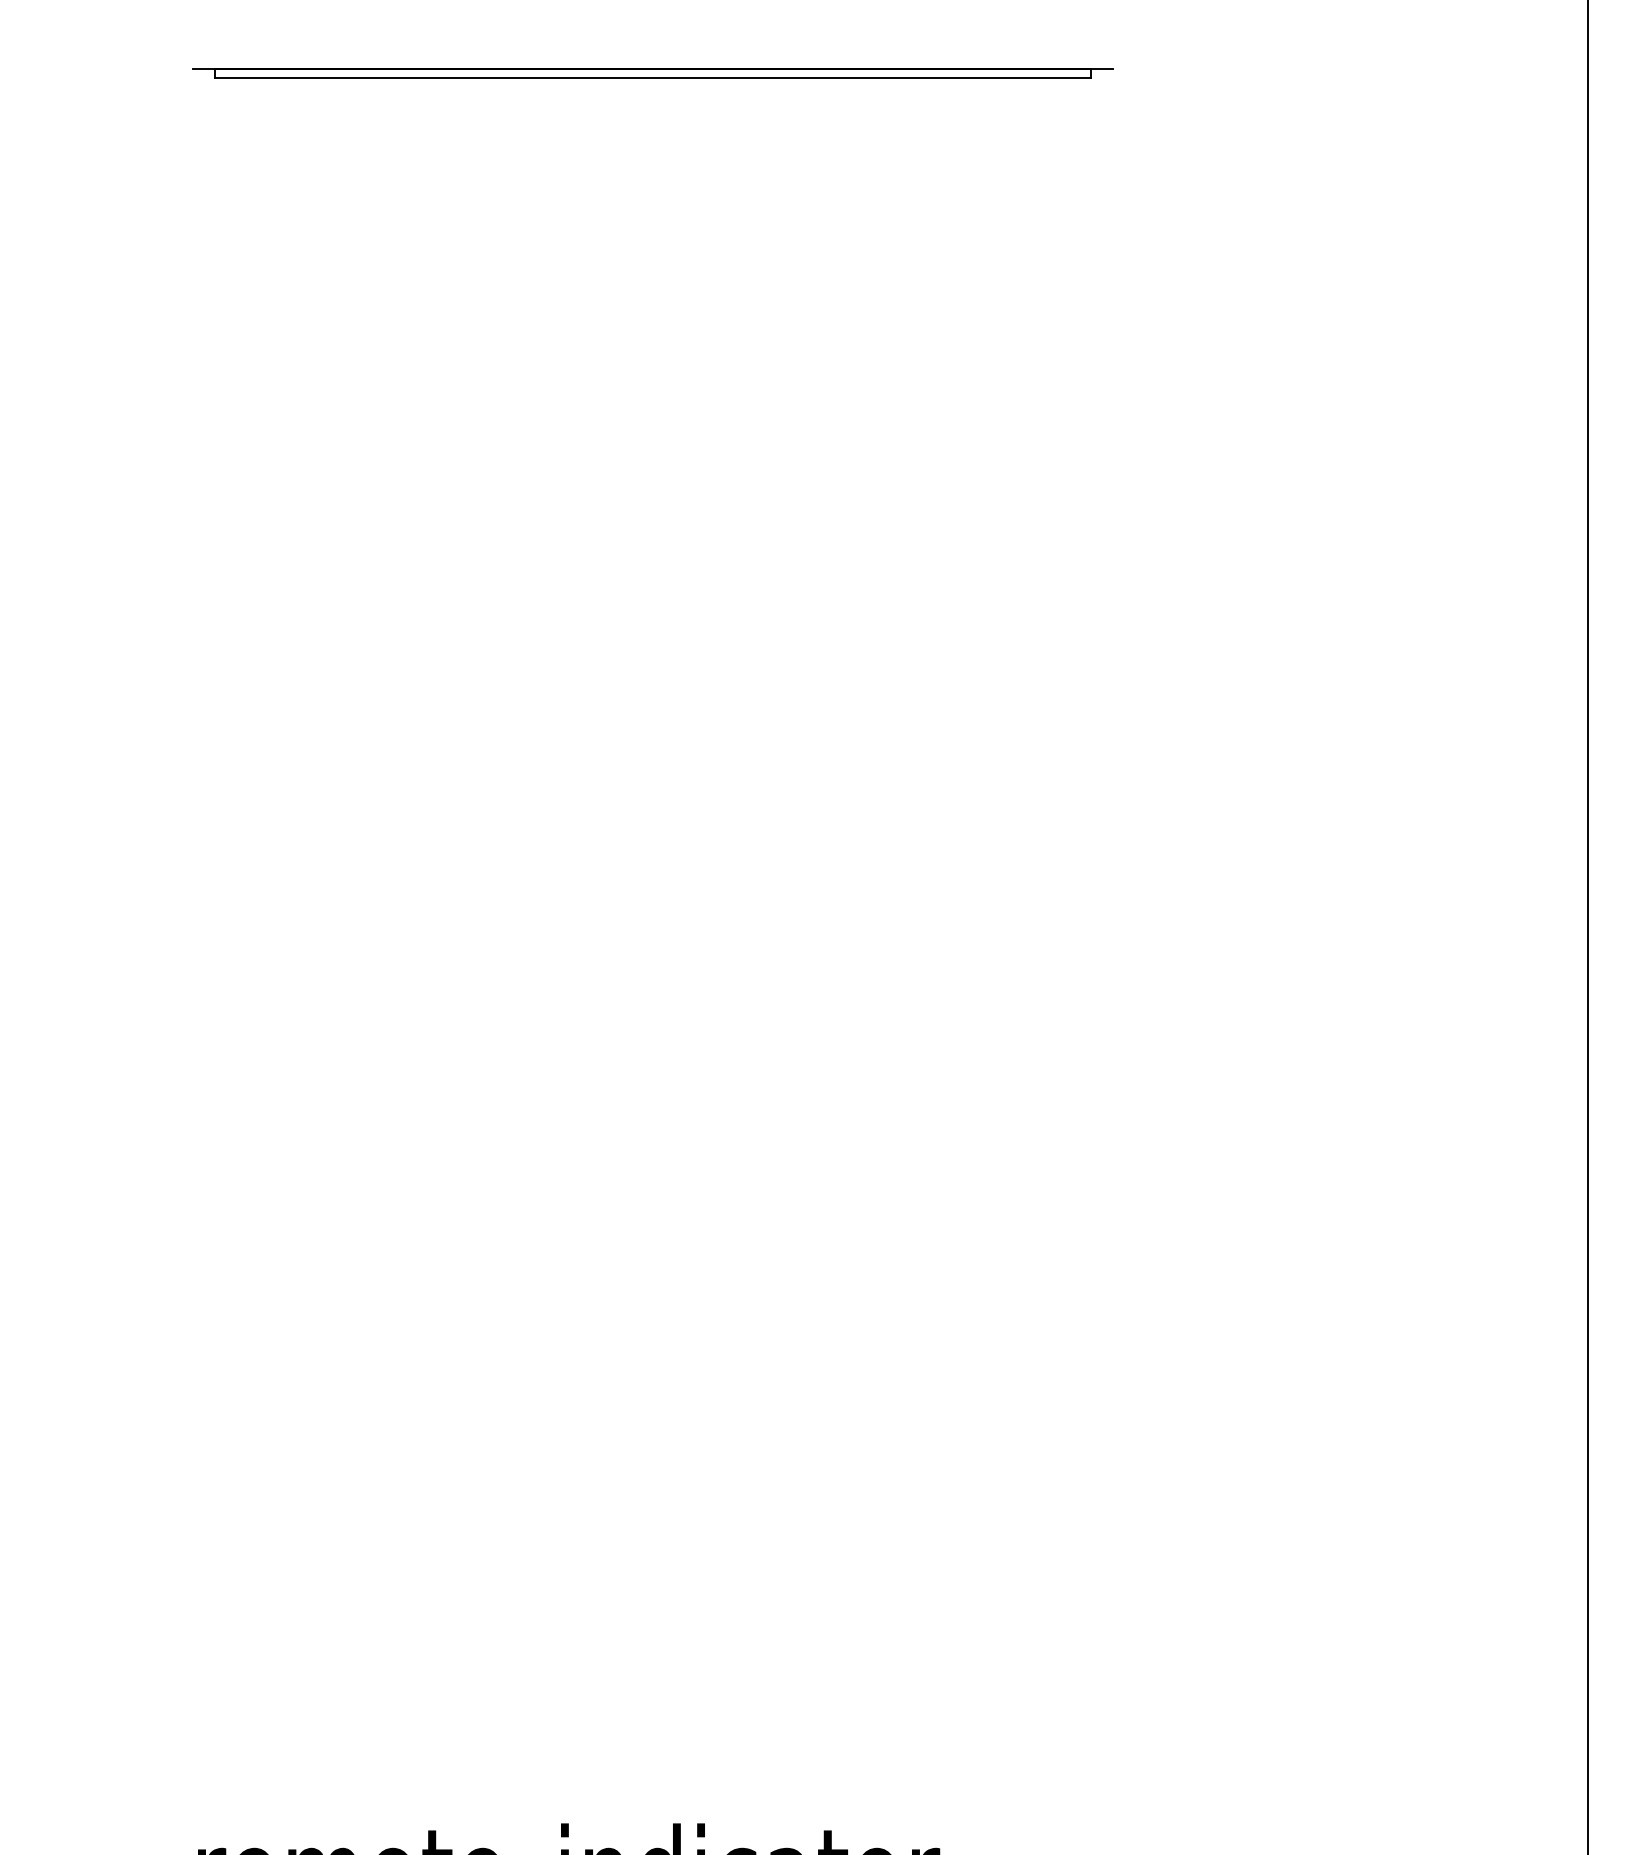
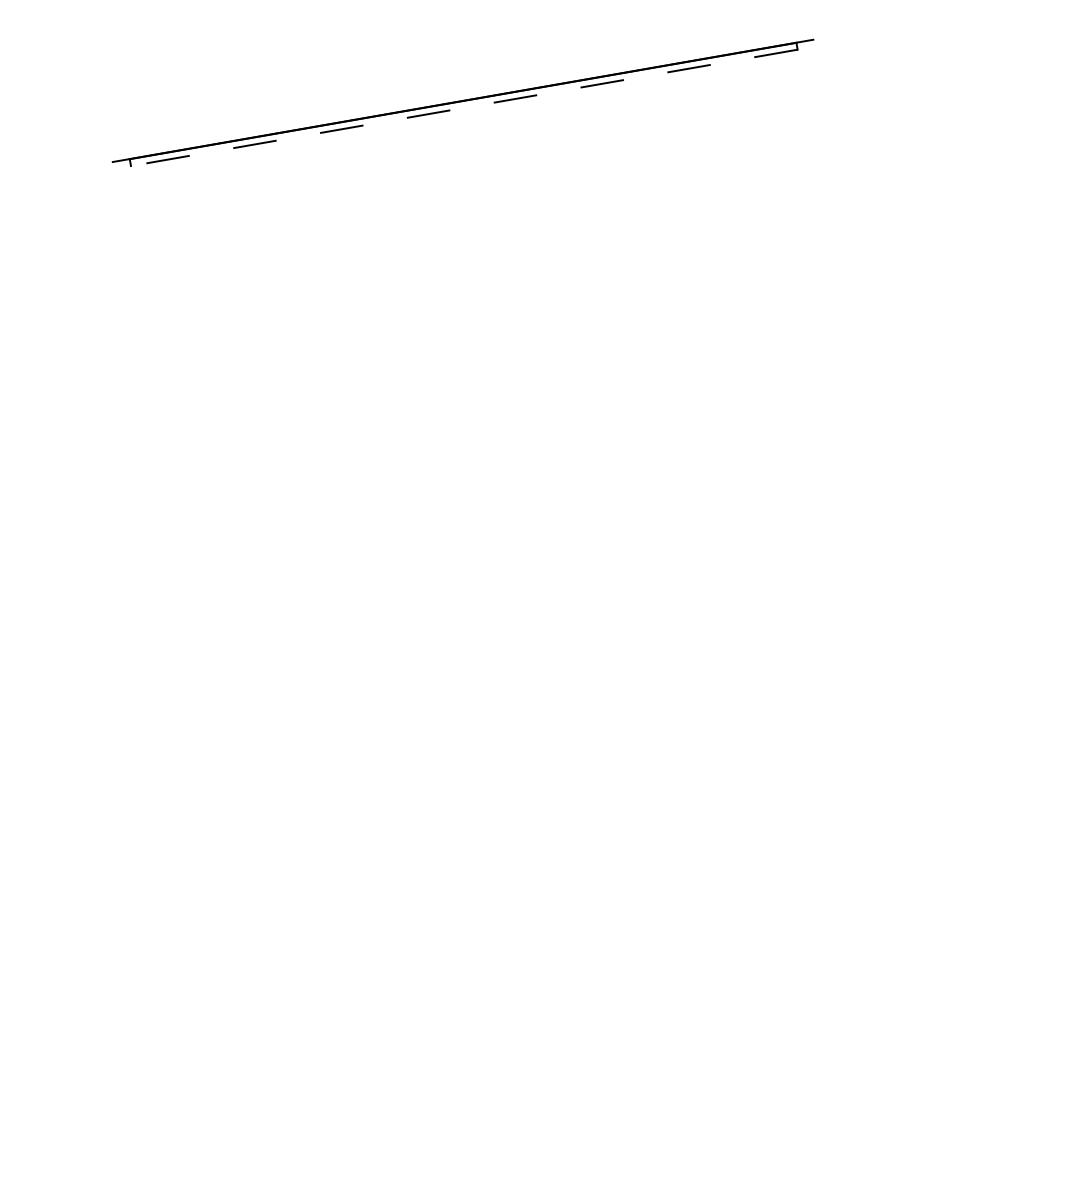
line: (652, 78) -> (463, 108), solid -> dashed

